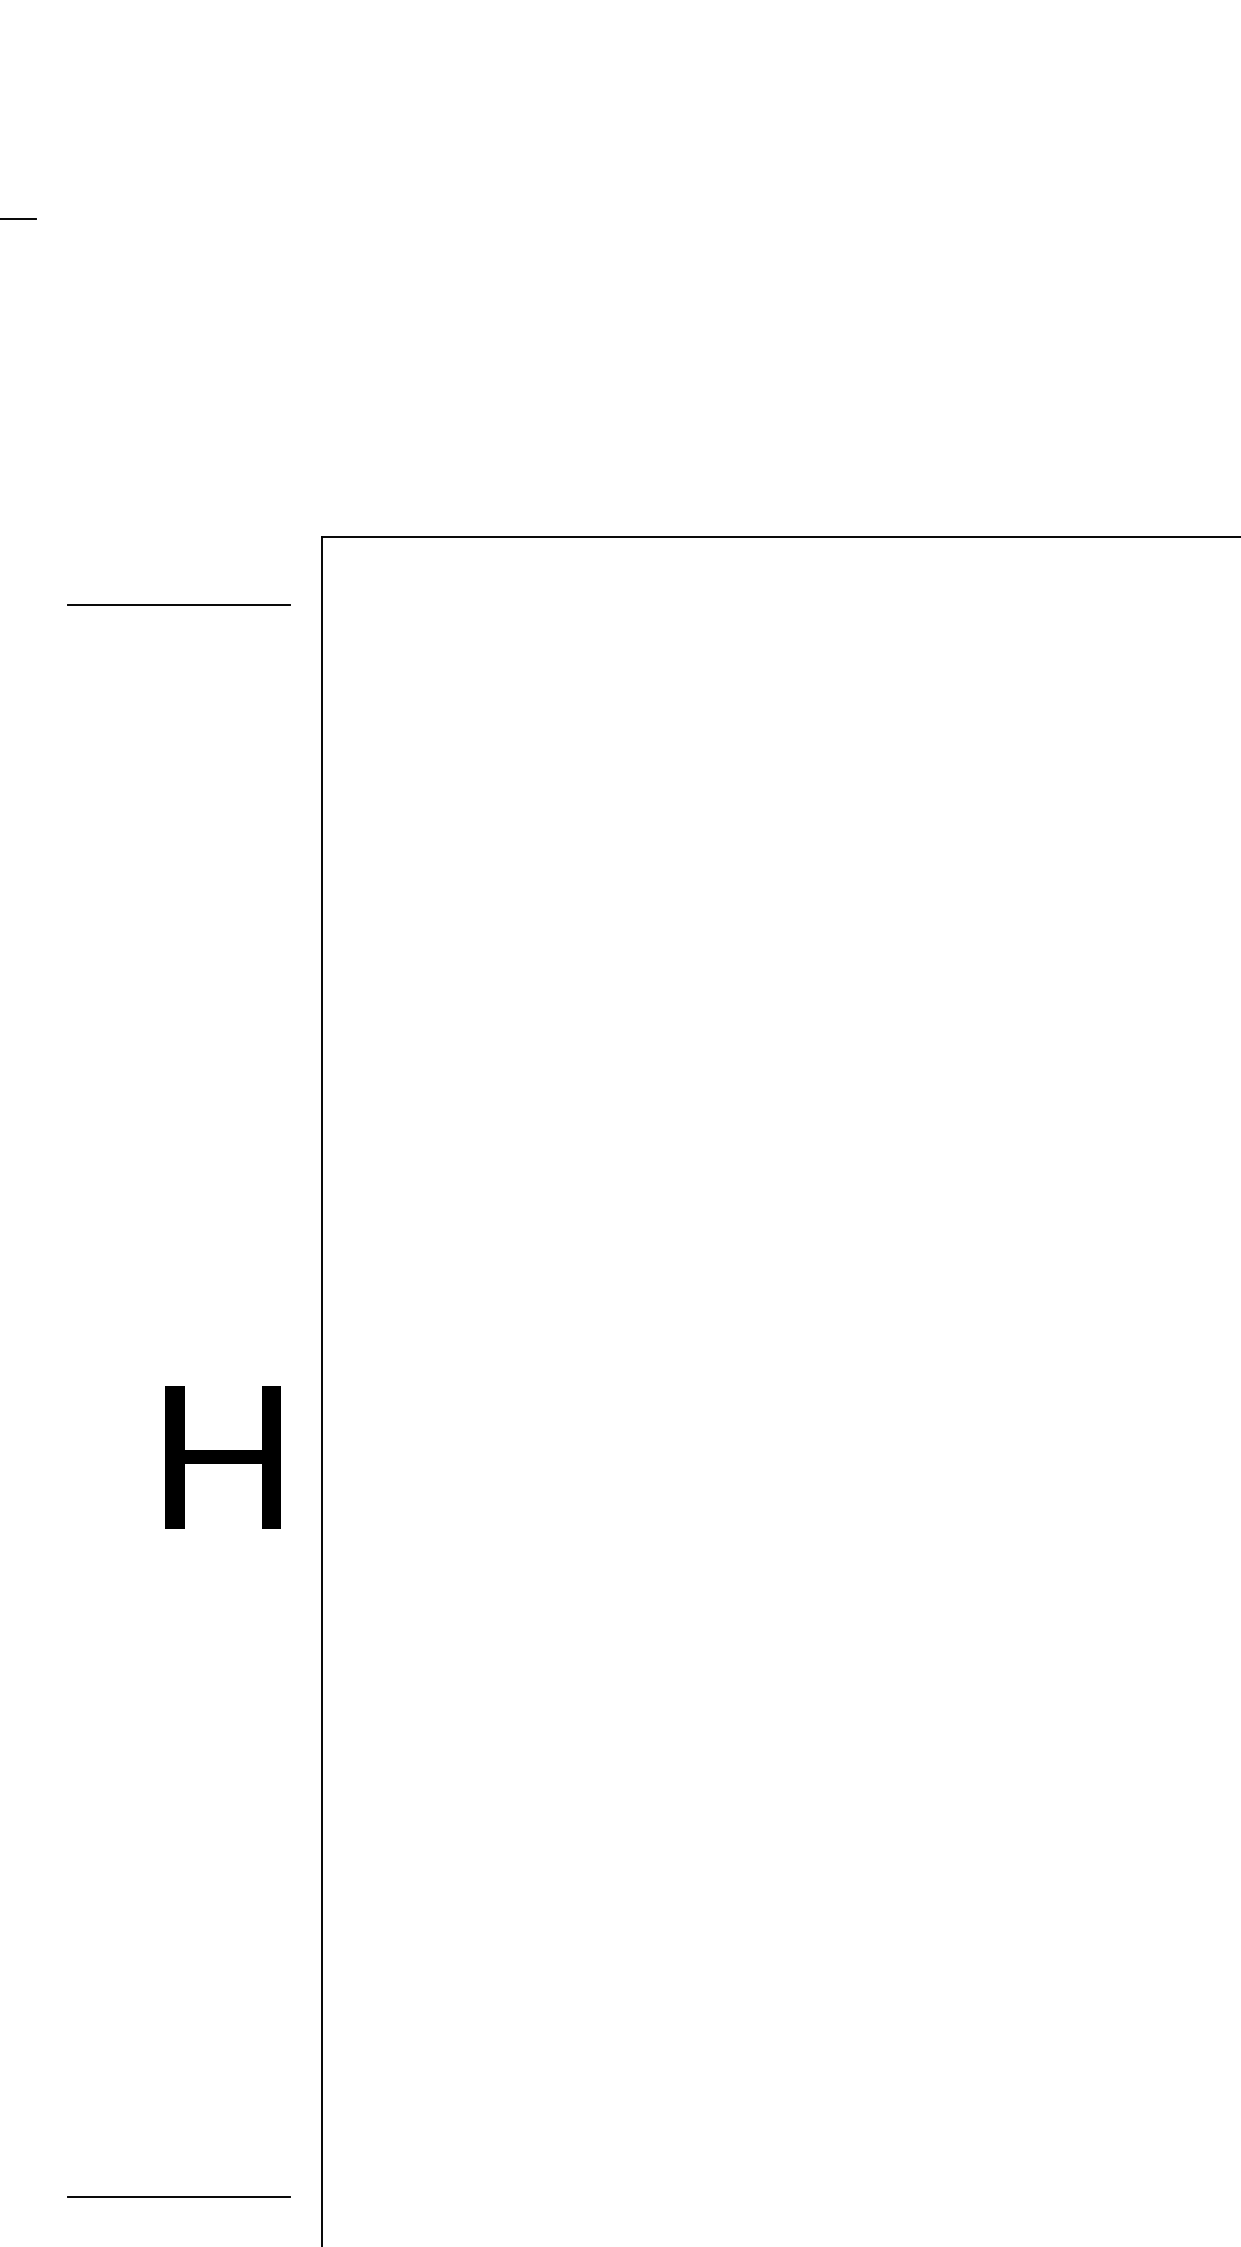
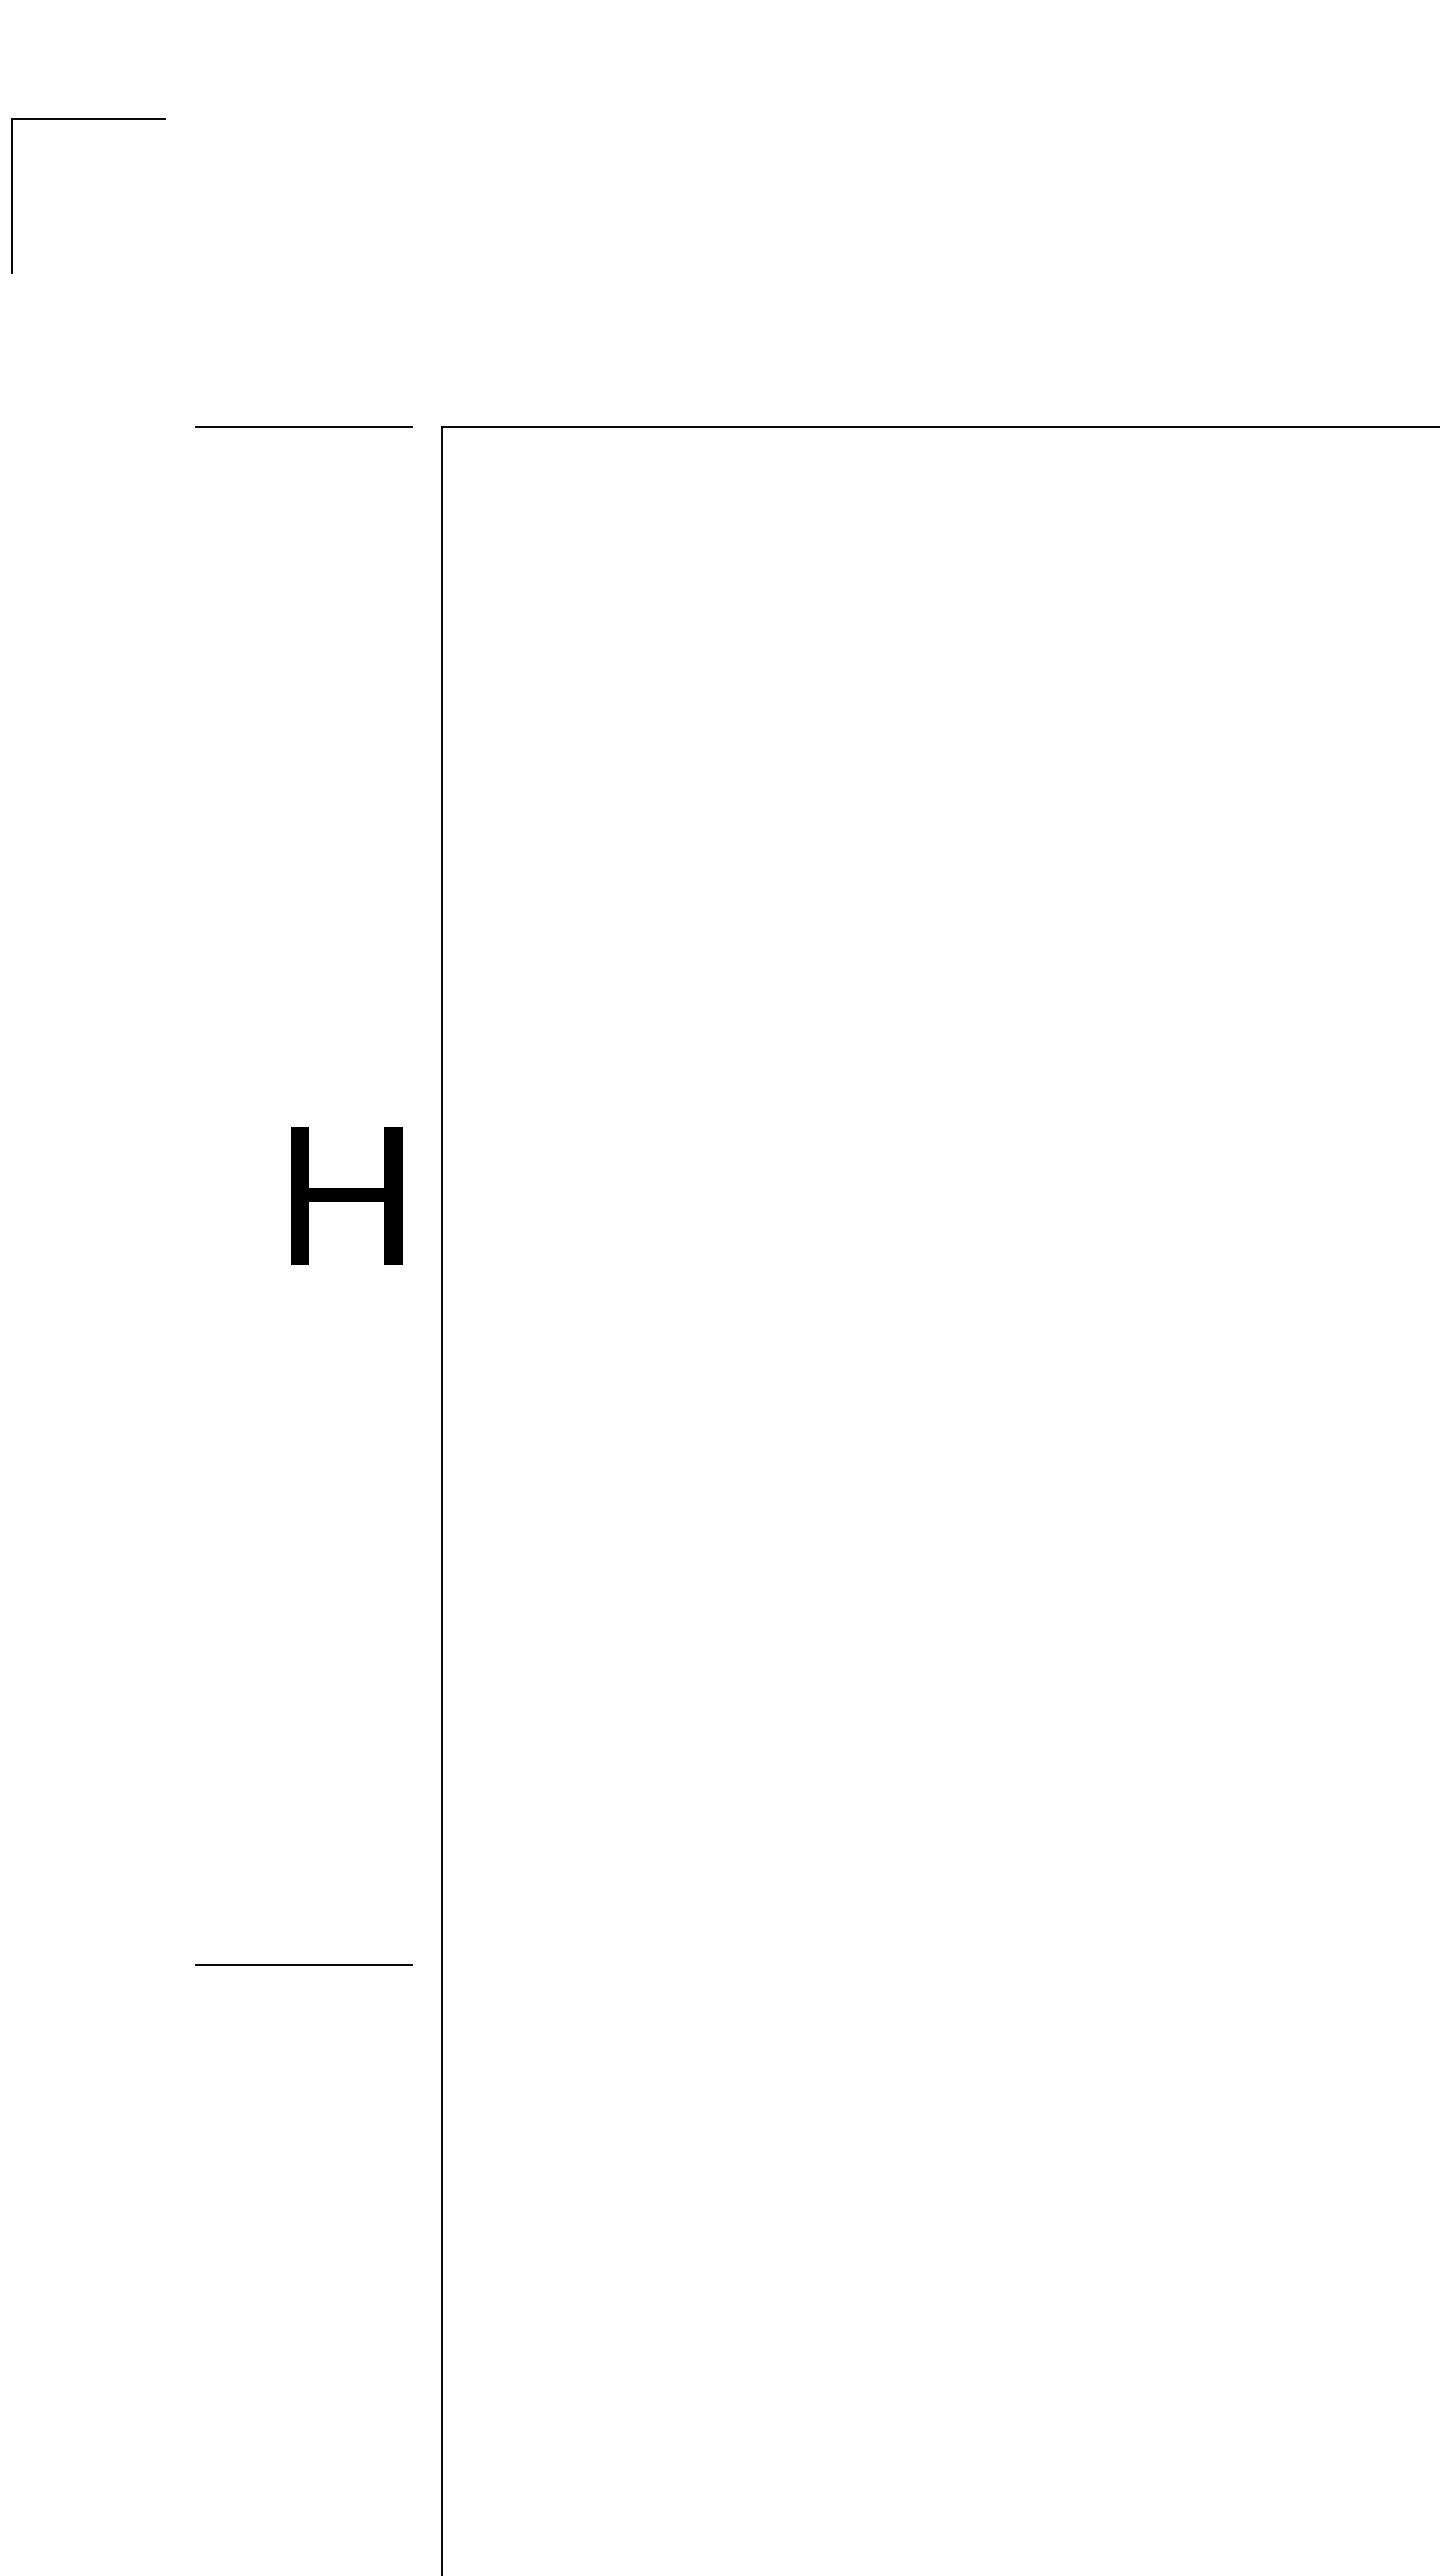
line: (178, 604) -> (303, 426), moved
text: (223, 1457) -> (346, 1195), moved
line: (178, 2196) -> (303, 1964), moved

